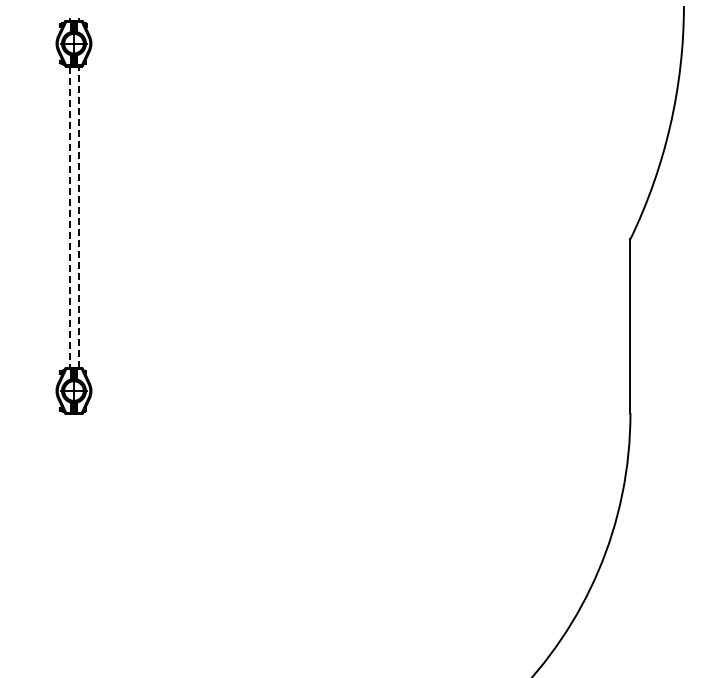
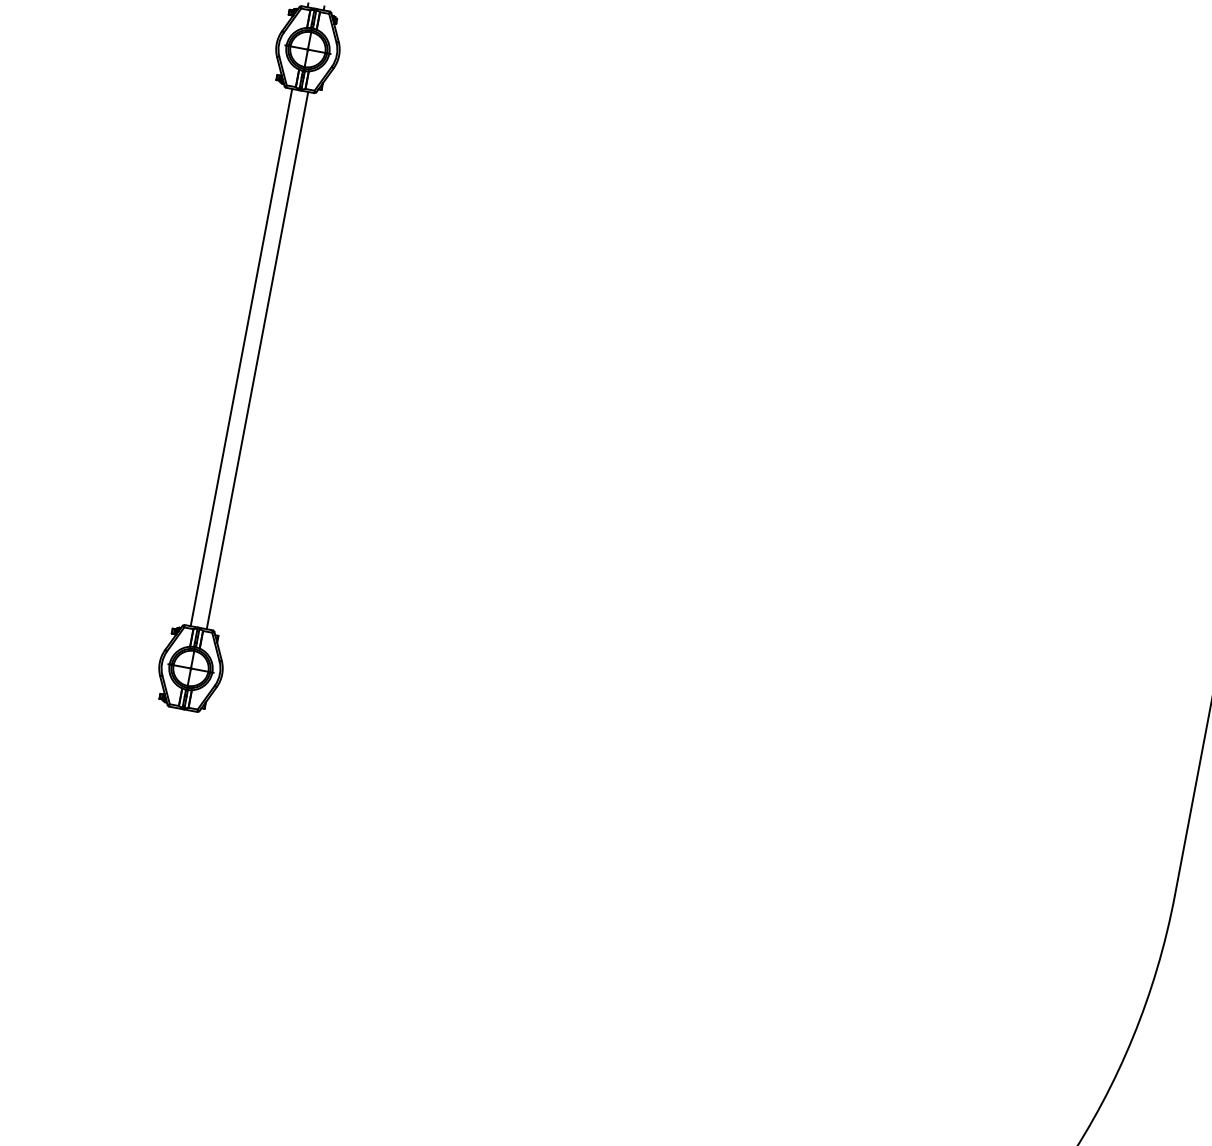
line: (69, 217) -> (241, 357), dashed -> solid
line: (78, 217) -> (257, 360), dashed -> solid

